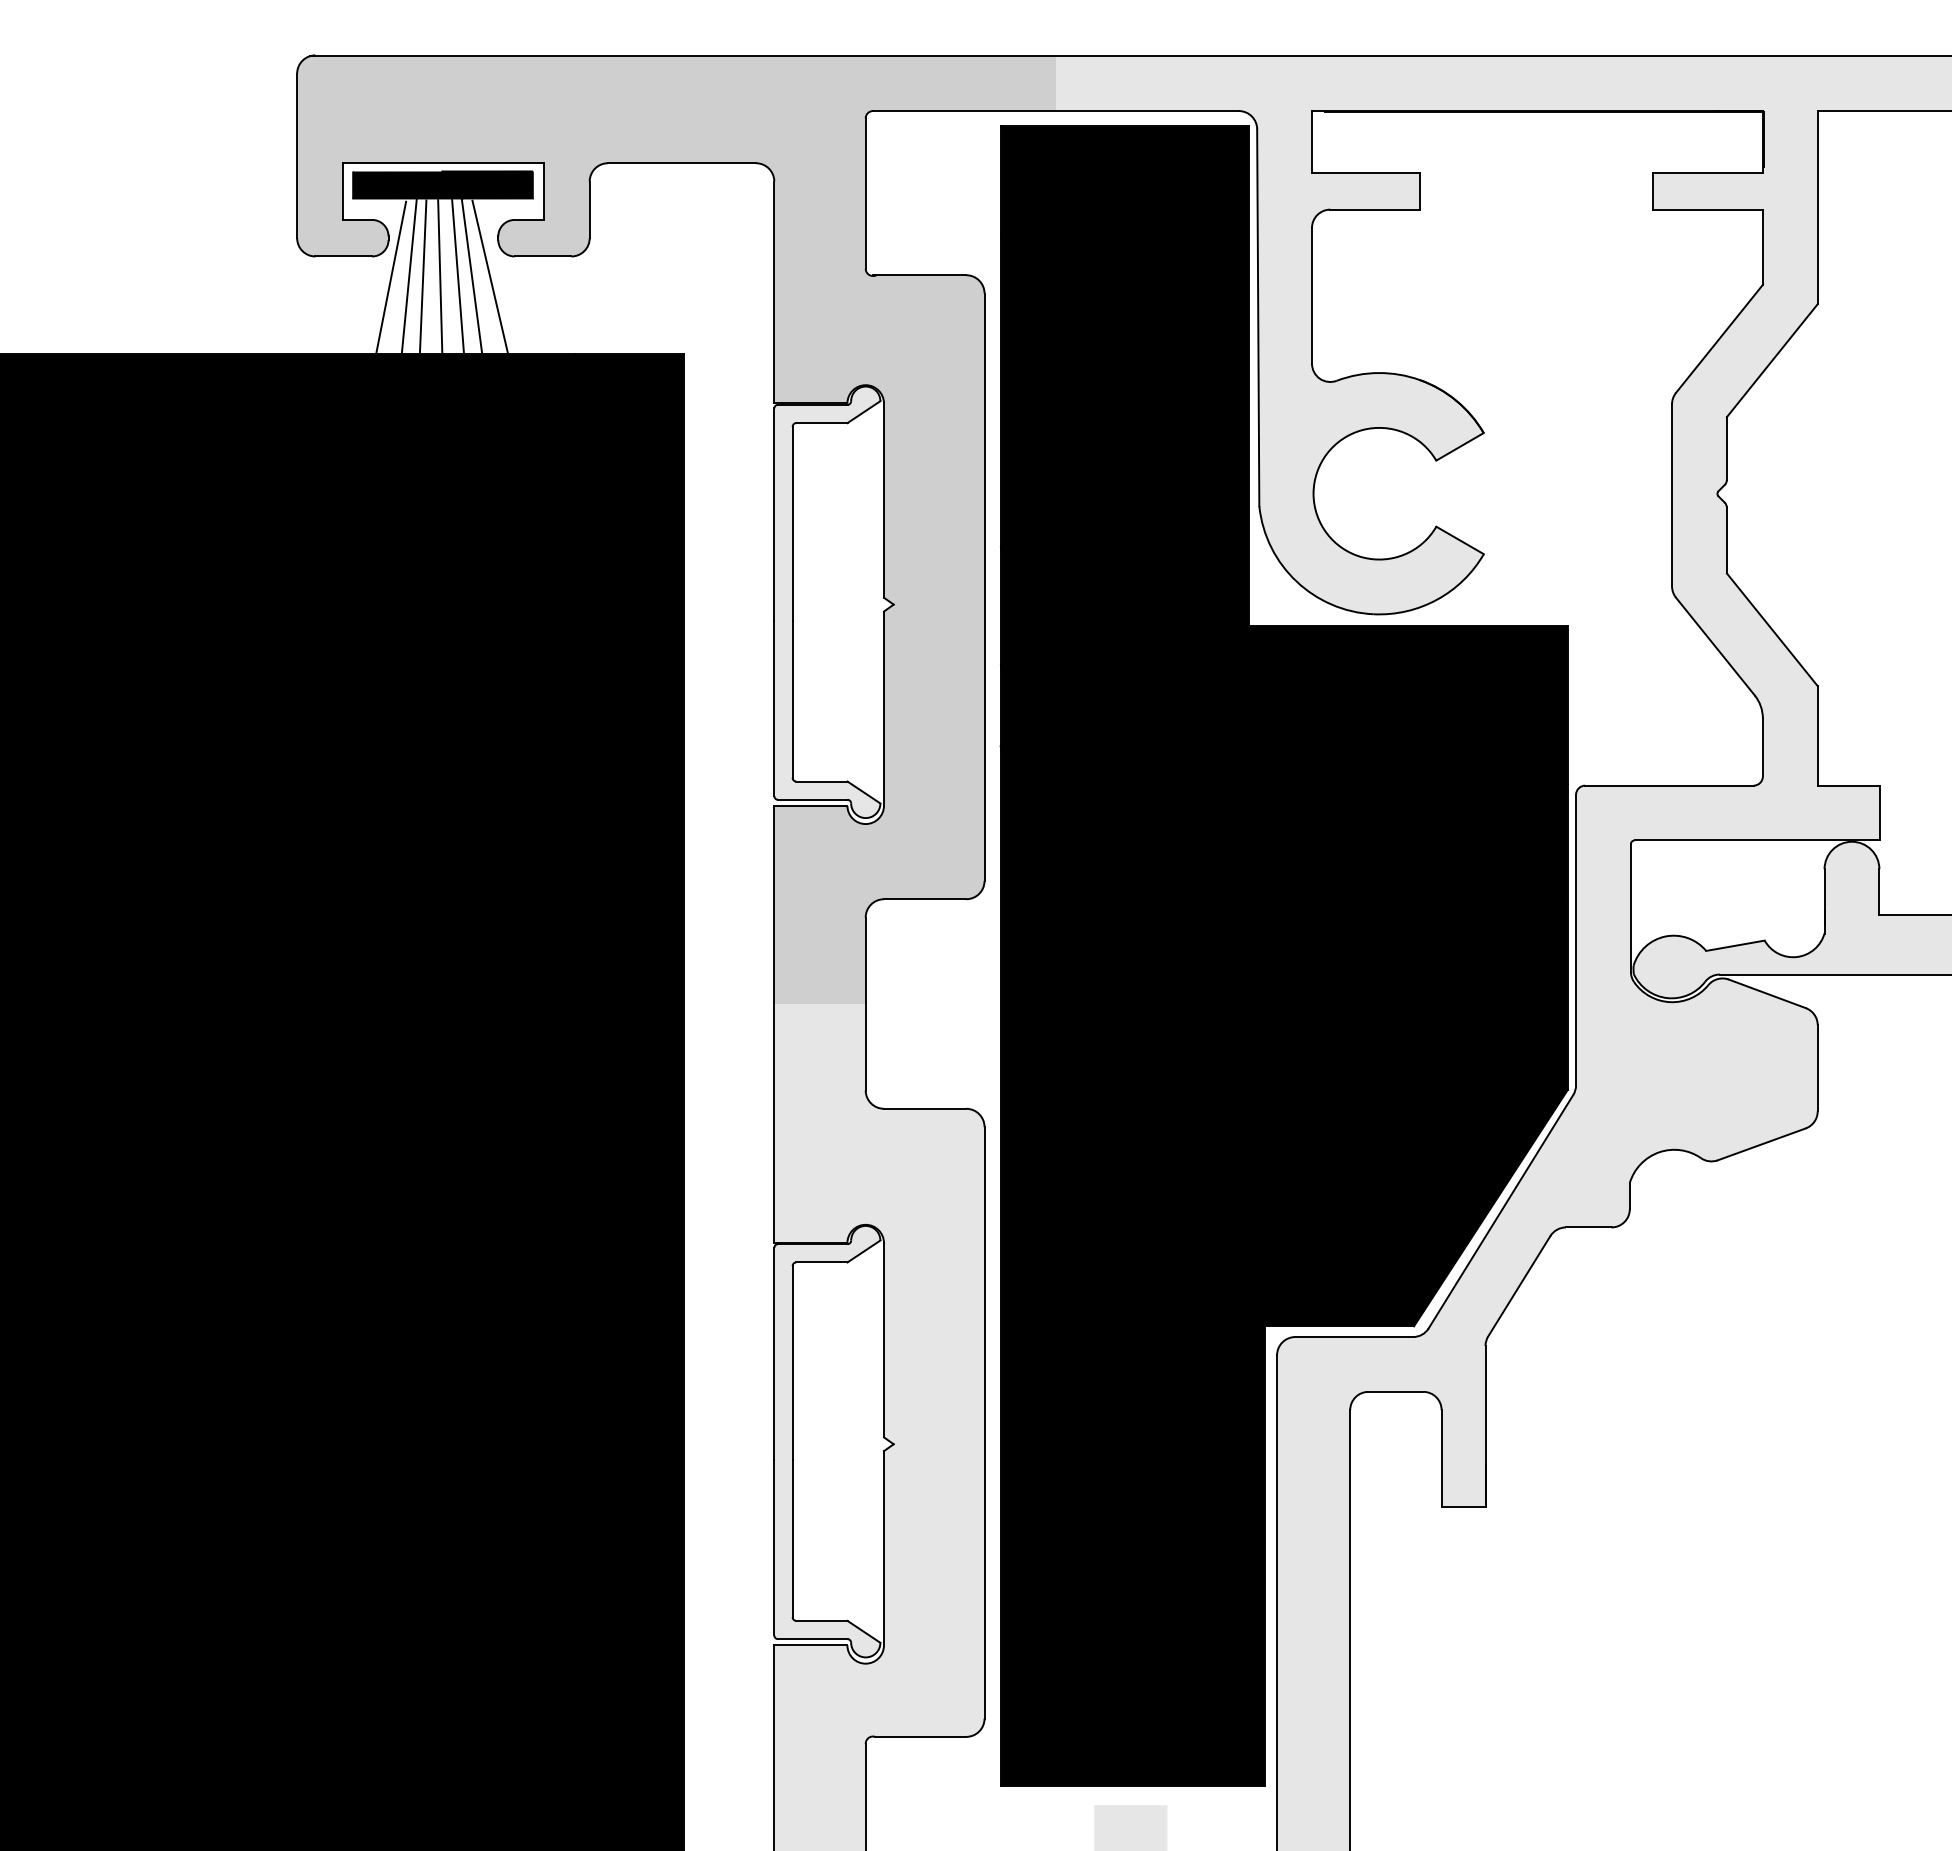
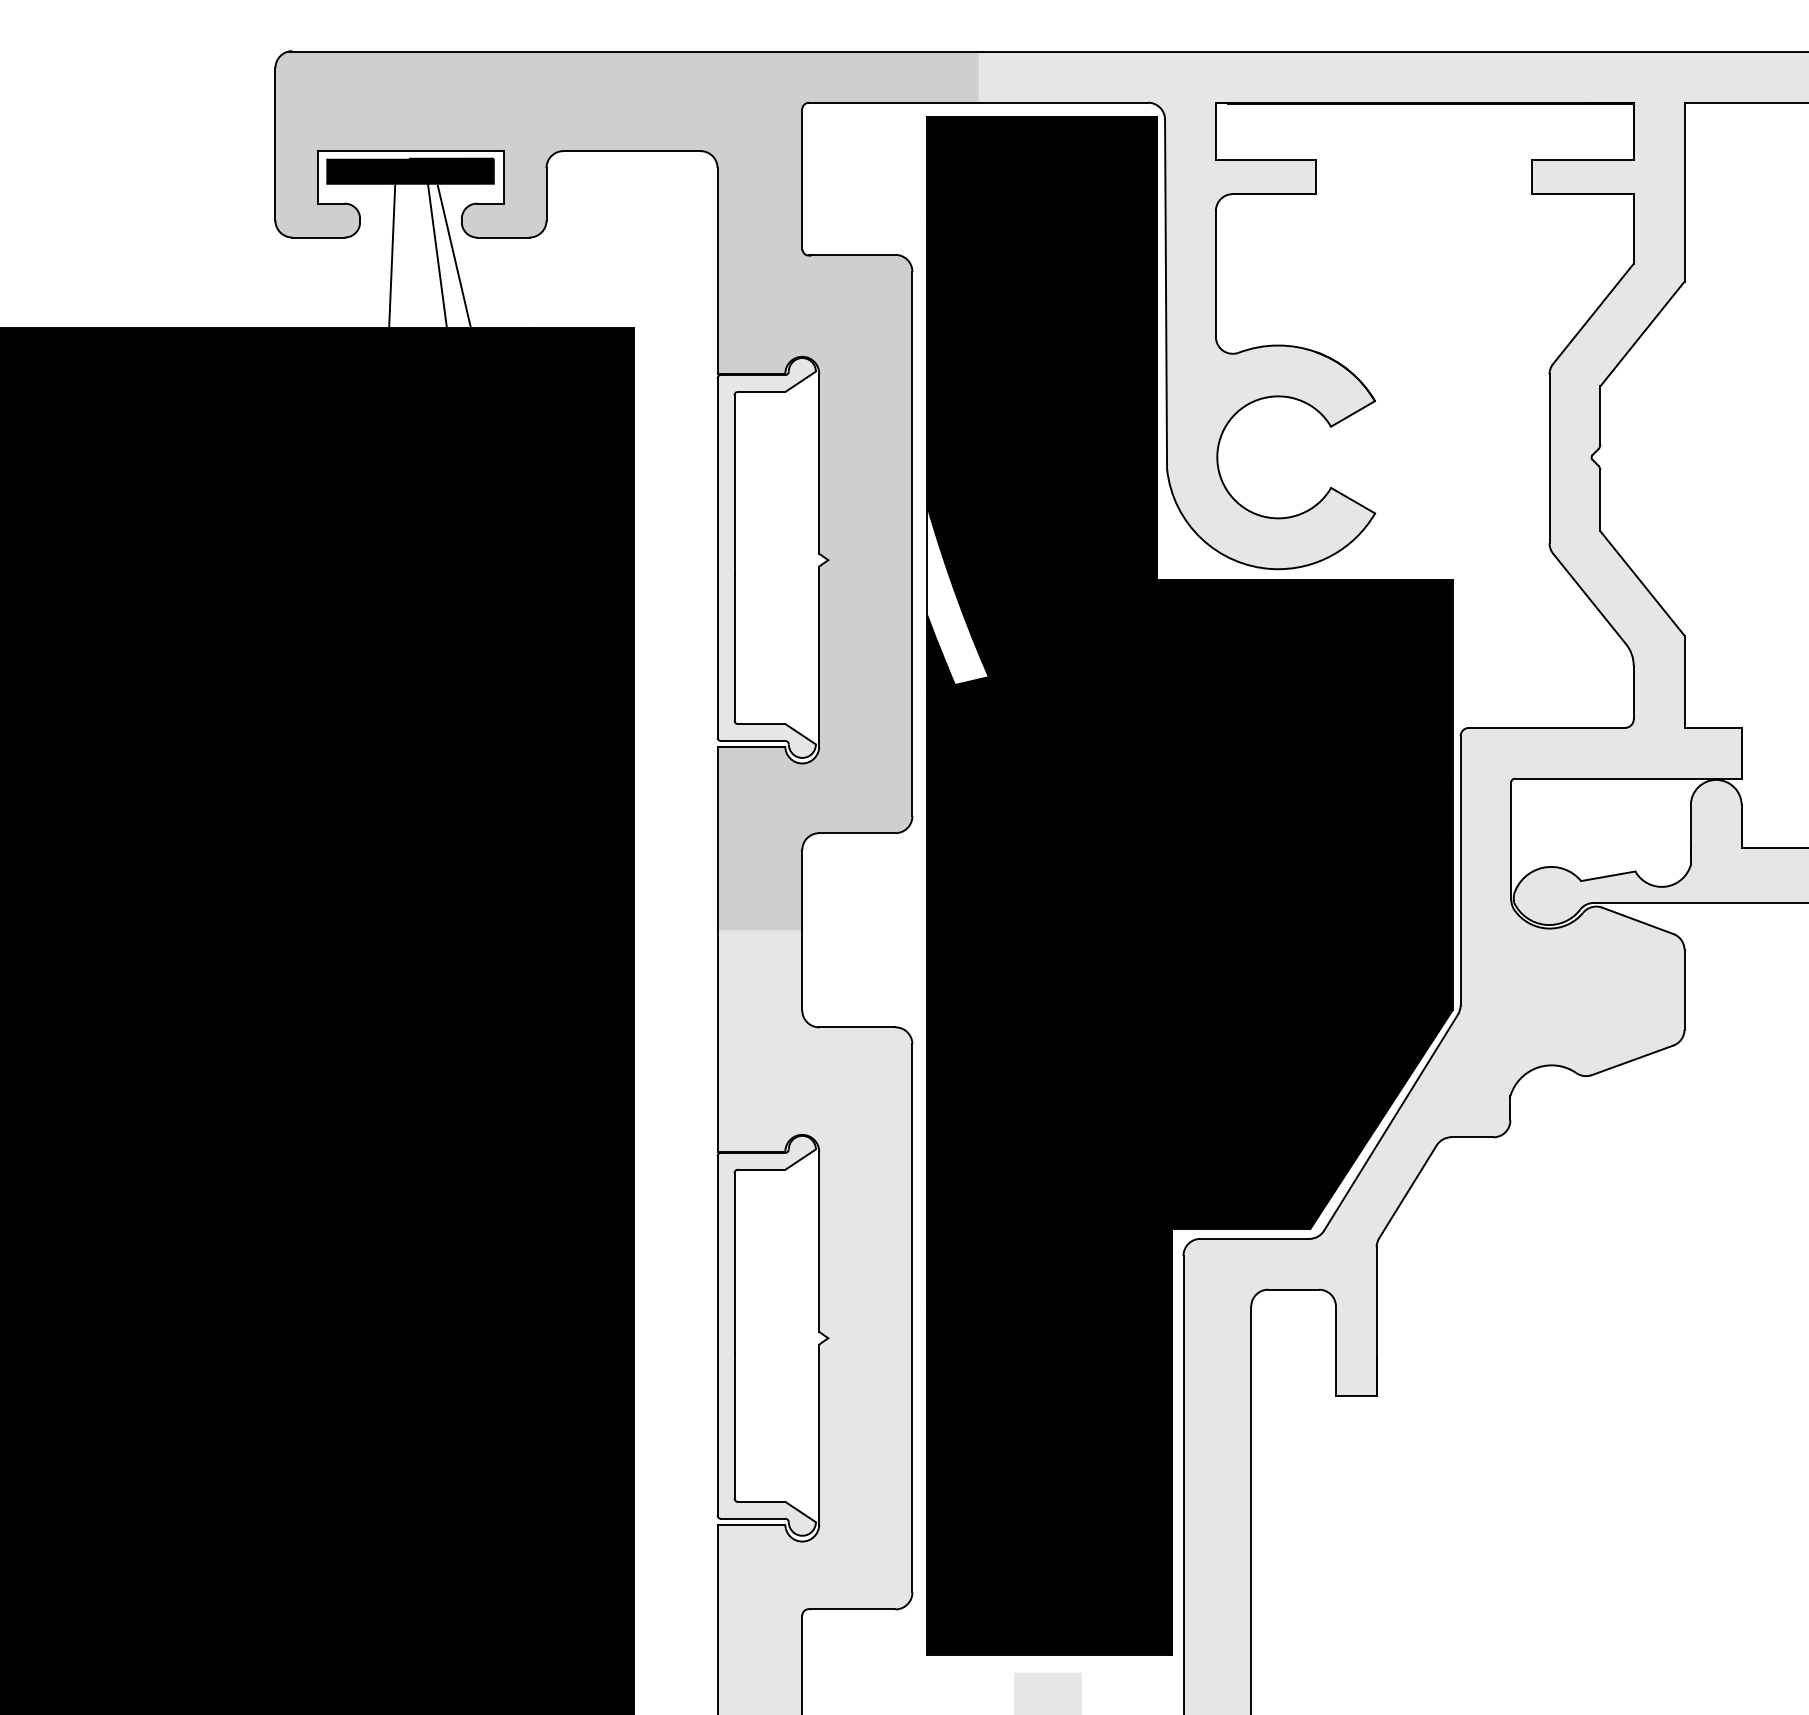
line: (408, 277) -> (378, 256), removed
line: (440, 277) -> (408, 256), removed
line: (458, 277) -> (424, 256), removed
line: (390, 278) -> (361, 257), removed
fill: (1033, 642) -> (957, 595), removed

